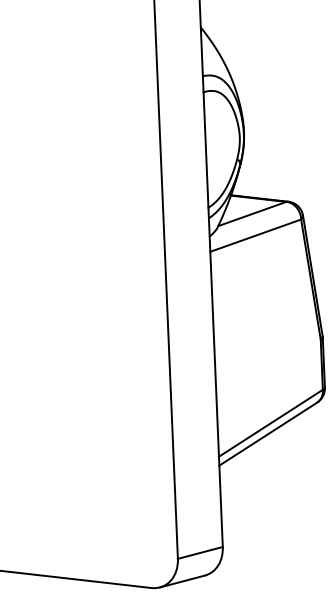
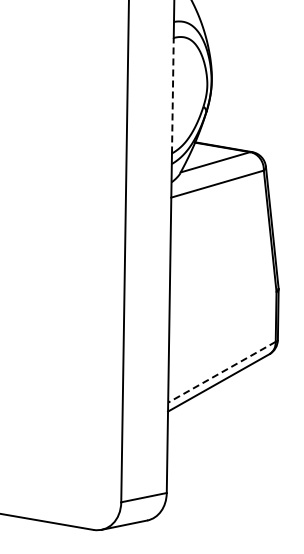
line: (206, 150) -> (173, 96), solid -> dashed
line: (270, 423) -> (221, 372), solid -> dashed

